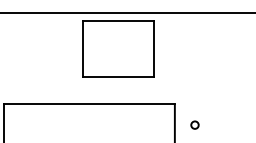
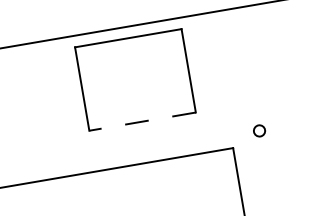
line: (118, 77) -> (142, 122), solid -> dashed
circle: (194, 124) -> (258, 130), moved

